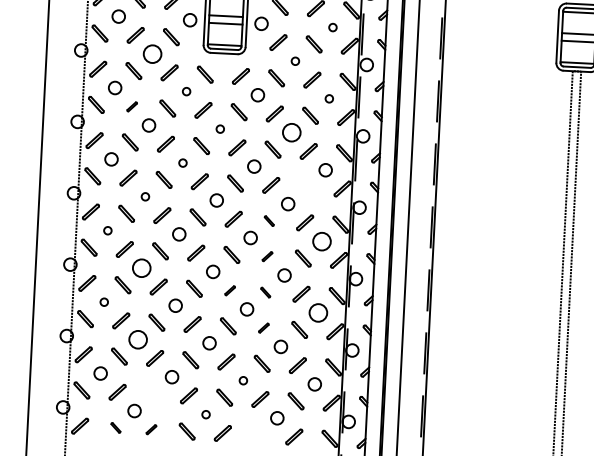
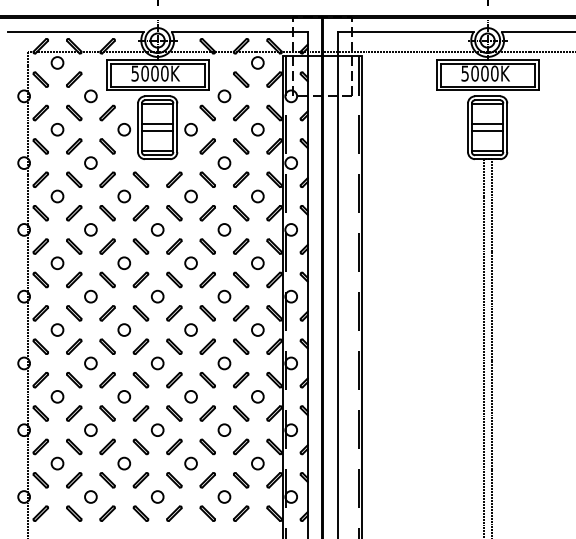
circle: (332, 27) -> (257, 129), size x1.67
circle: (152, 53) -> (90, 162), size x0.71
circle: (295, 60) -> (224, 162), size x1.67
circle: (186, 91) -> (124, 196), size x1.67
circle: (328, 98) -> (257, 196), size x1.67
part: (132, 107) -> (74, 213), size x1.67
circle: (220, 128) -> (157, 229), size x1.67
circle: (291, 132) -> (224, 229), size x0.71
circle: (183, 163) -> (124, 263), size x1.67
part: (307, 186) -> (241, 279), added
circle: (144, 196) -> (90, 296), size x1.67
part: (269, 221) -> (207, 313), size x1.67
circle: (107, 230) -> (57, 329), size x1.67
circle: (321, 241) -> (257, 329), size x0.71
part: (267, 256) -> (207, 346), size x1.67
circle: (141, 268) -> (90, 363), size x0.71
part: (230, 291) -> (174, 380), size x1.67
part: (265, 292) -> (207, 380), size x1.67
circle: (104, 301) -> (57, 396), size x1.67
circle: (318, 312) -> (257, 396), size x0.71
part: (263, 328) -> (207, 413), size x1.67
circle: (137, 338) -> (90, 429), size x0.71
circle: (242, 380) -> (190, 463), size x1.67
part: (153, 394) -> (107, 480), added
circle: (205, 414) -> (157, 496), size x1.67
part: (116, 427) -> (74, 513), size x1.67
part: (151, 429) -> (107, 513), size x1.67
line: (258, 435) -> (207, 513), added

